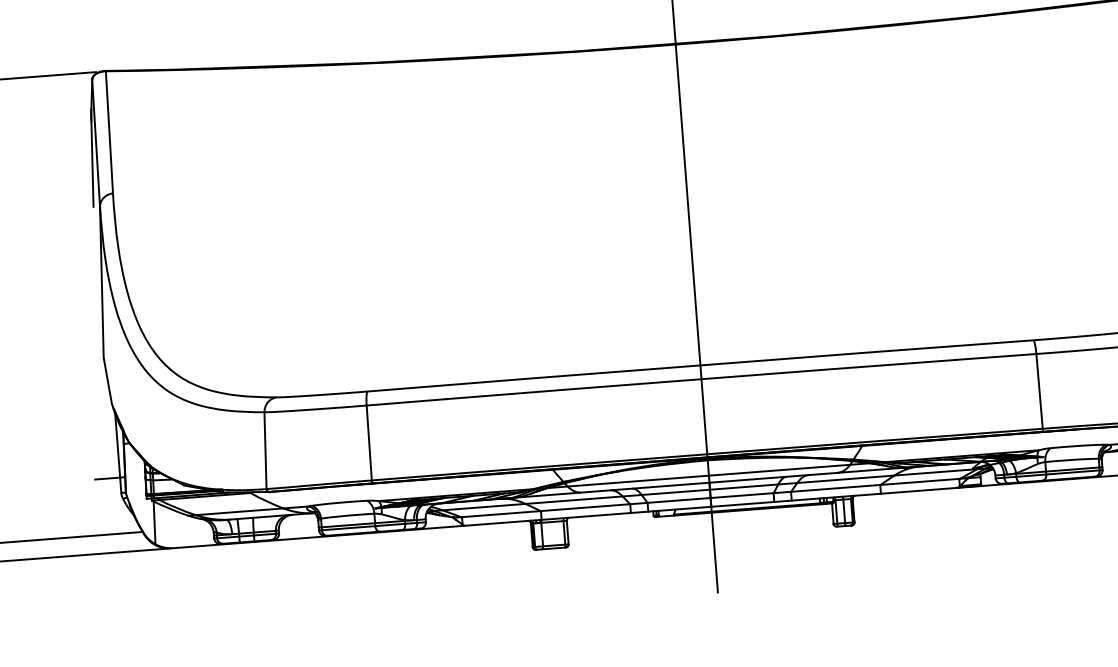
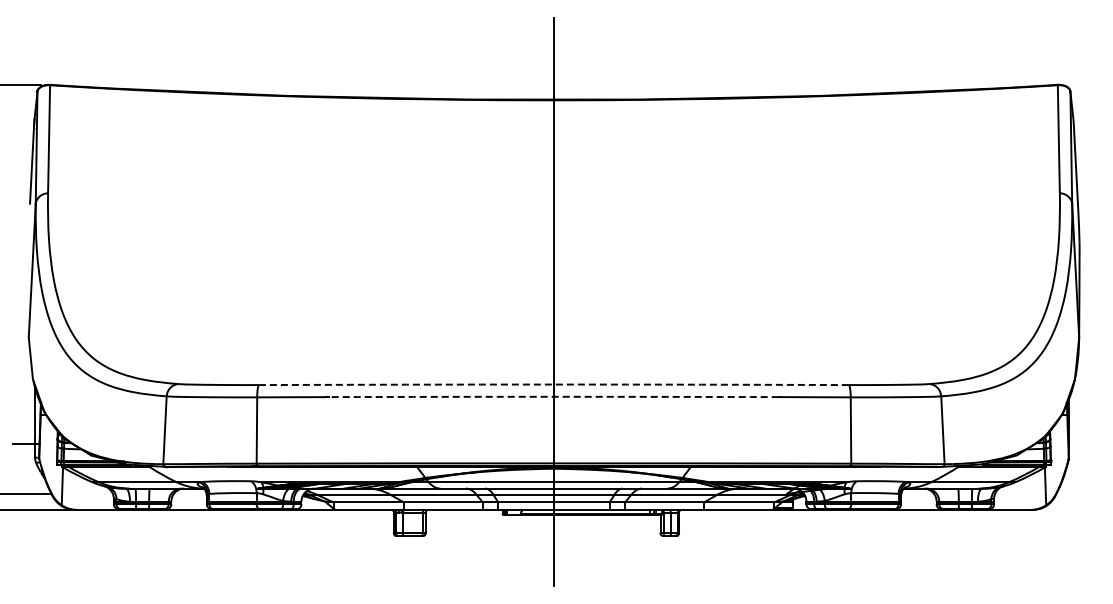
arc: (699, 365) -> (553, 384), solid -> dashed
arc: (700, 378) -> (553, 396), solid -> dashed

